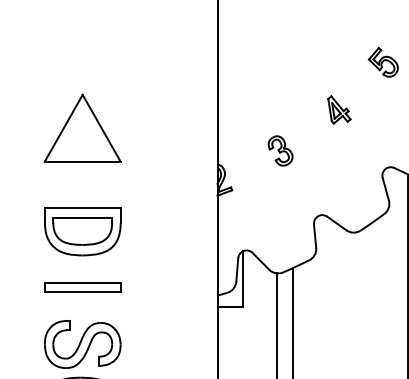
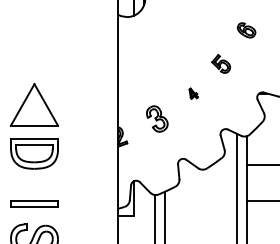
part: (338, 109) -> (193, 93), size x0.6
part: (280, 150) -> (157, 118), size x1.4
part: (82, 230) -> (34, 153), moved

